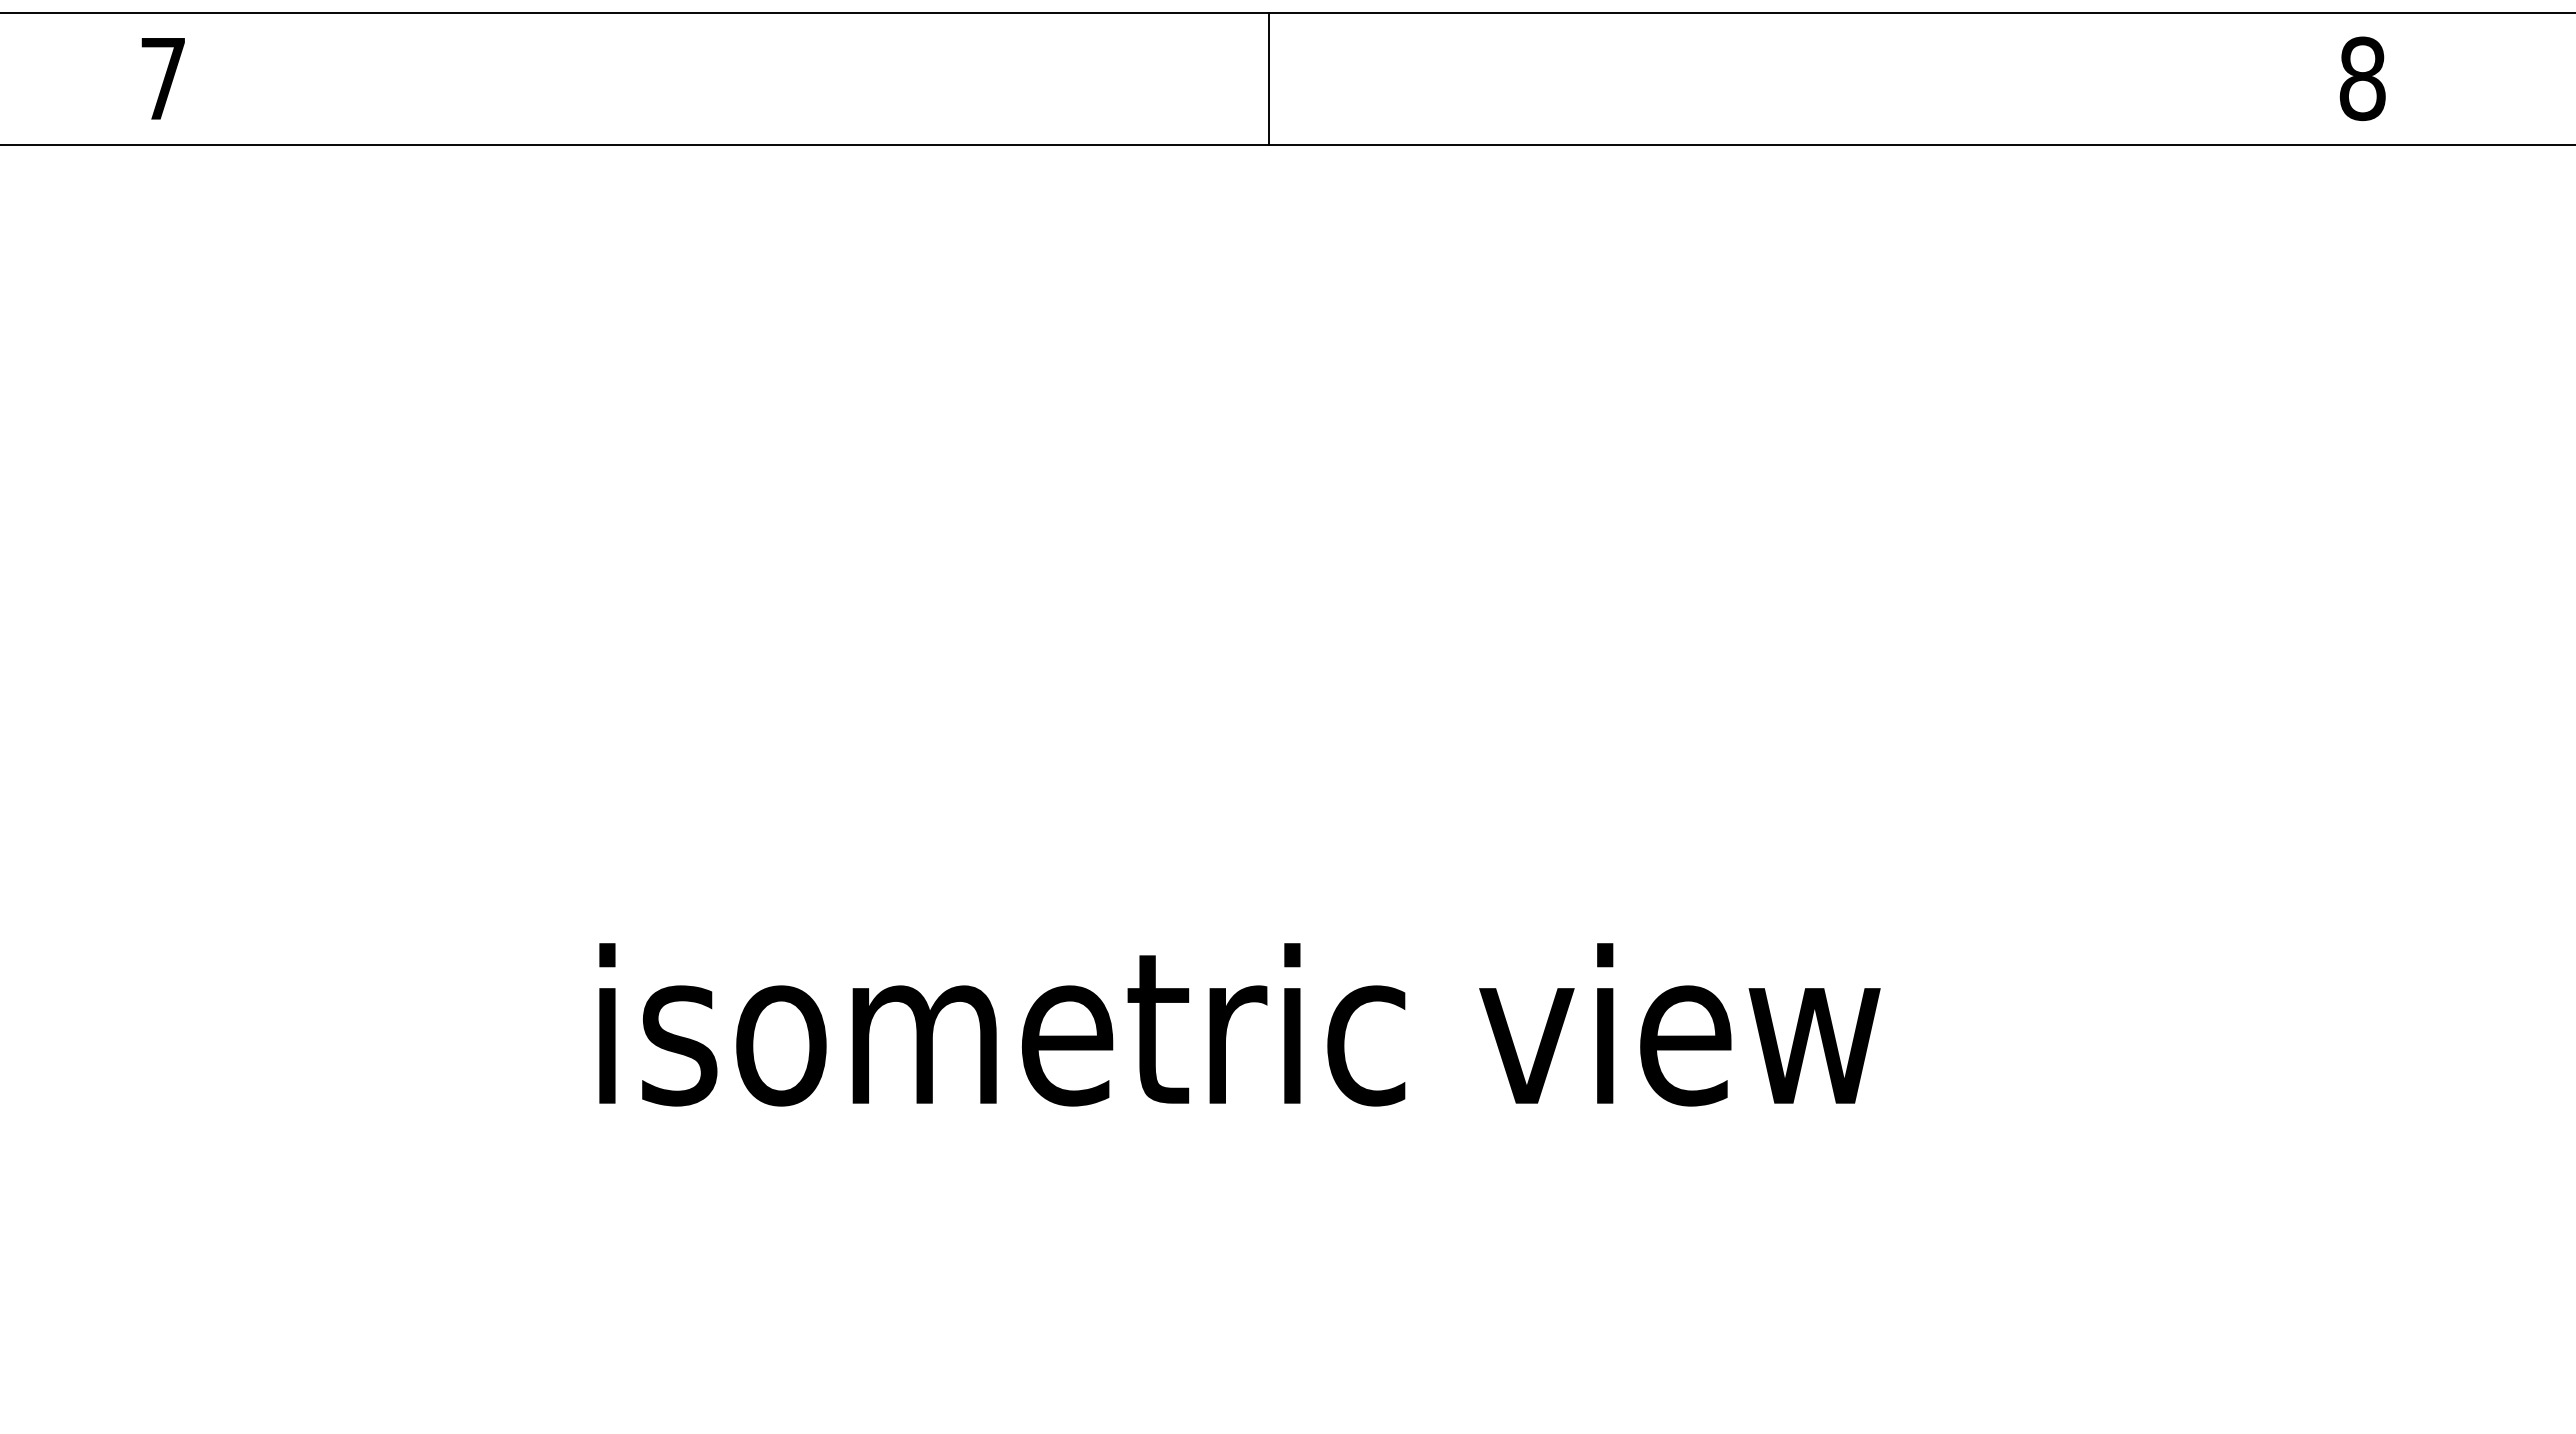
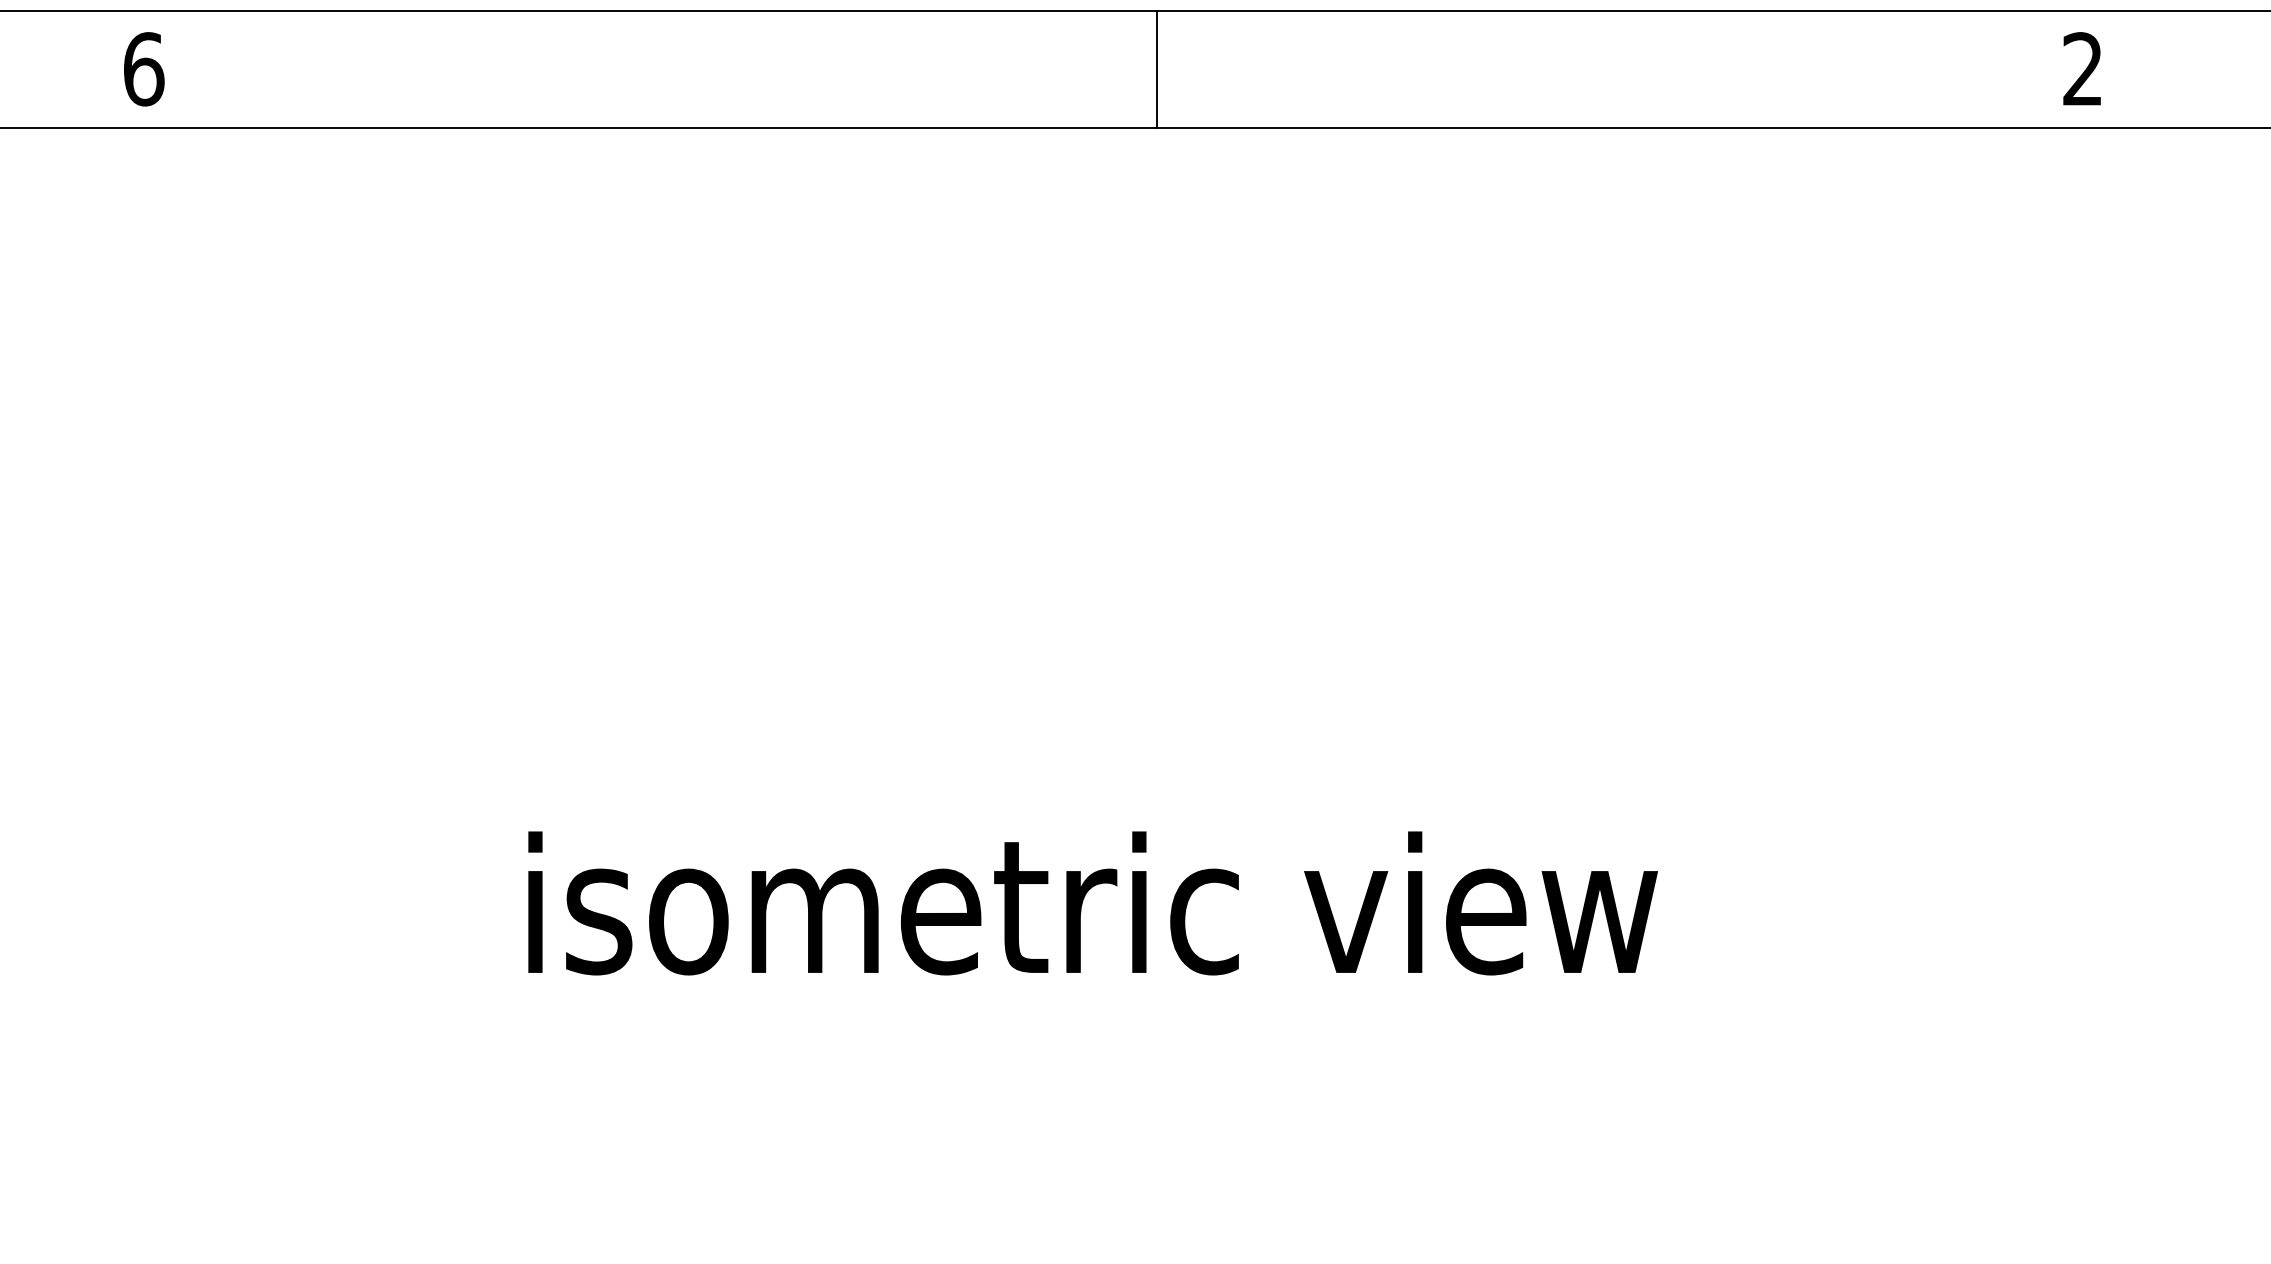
text: (163, 78) -> (144, 69), 7 -> 6
text: (2362, 78) -> (2082, 69), 8 -> 2
line: (1268, 79) -> (1157, 69), moved

